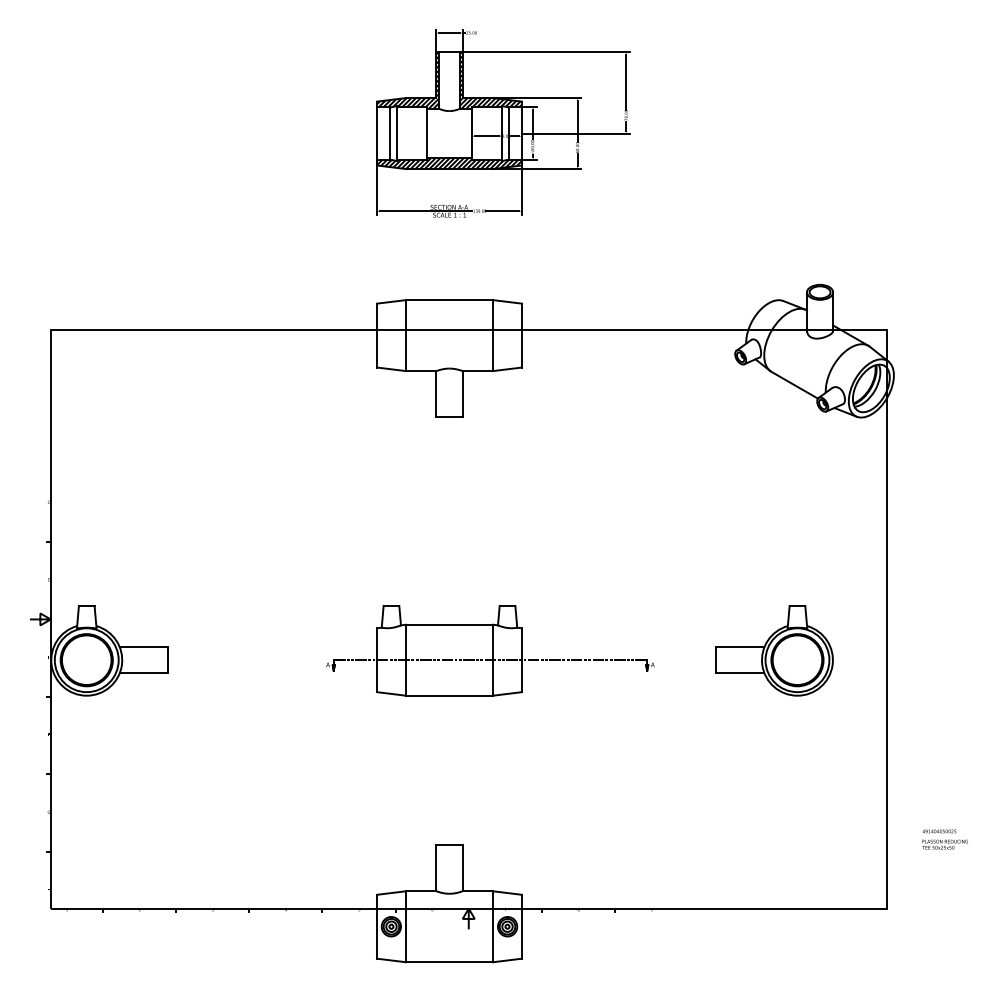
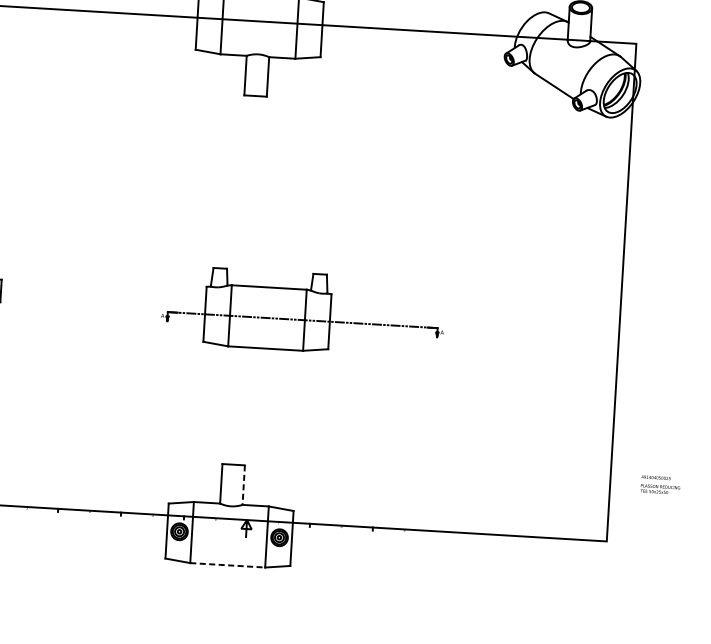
part: (490, 650) -> (303, 311), moved
part: (774, 650) -> (523, 313), removed
line: (462, 868) -> (243, 485), solid -> dashed
line: (449, 962) -> (227, 565), solid -> dashed

